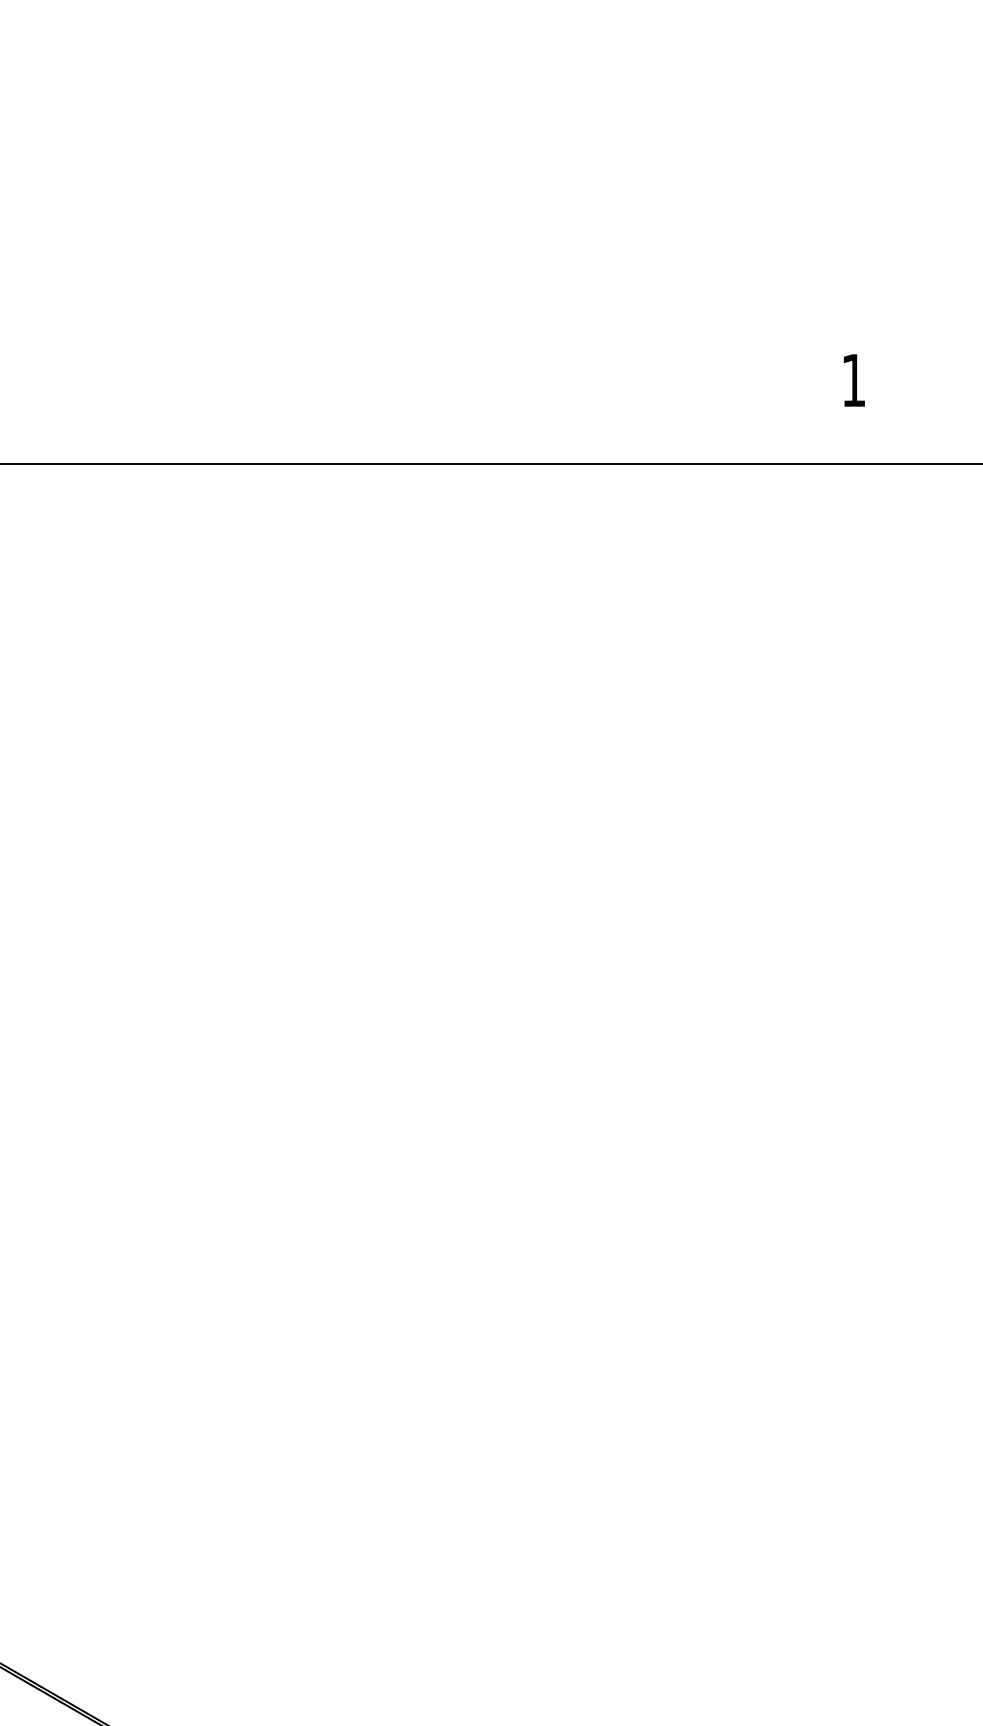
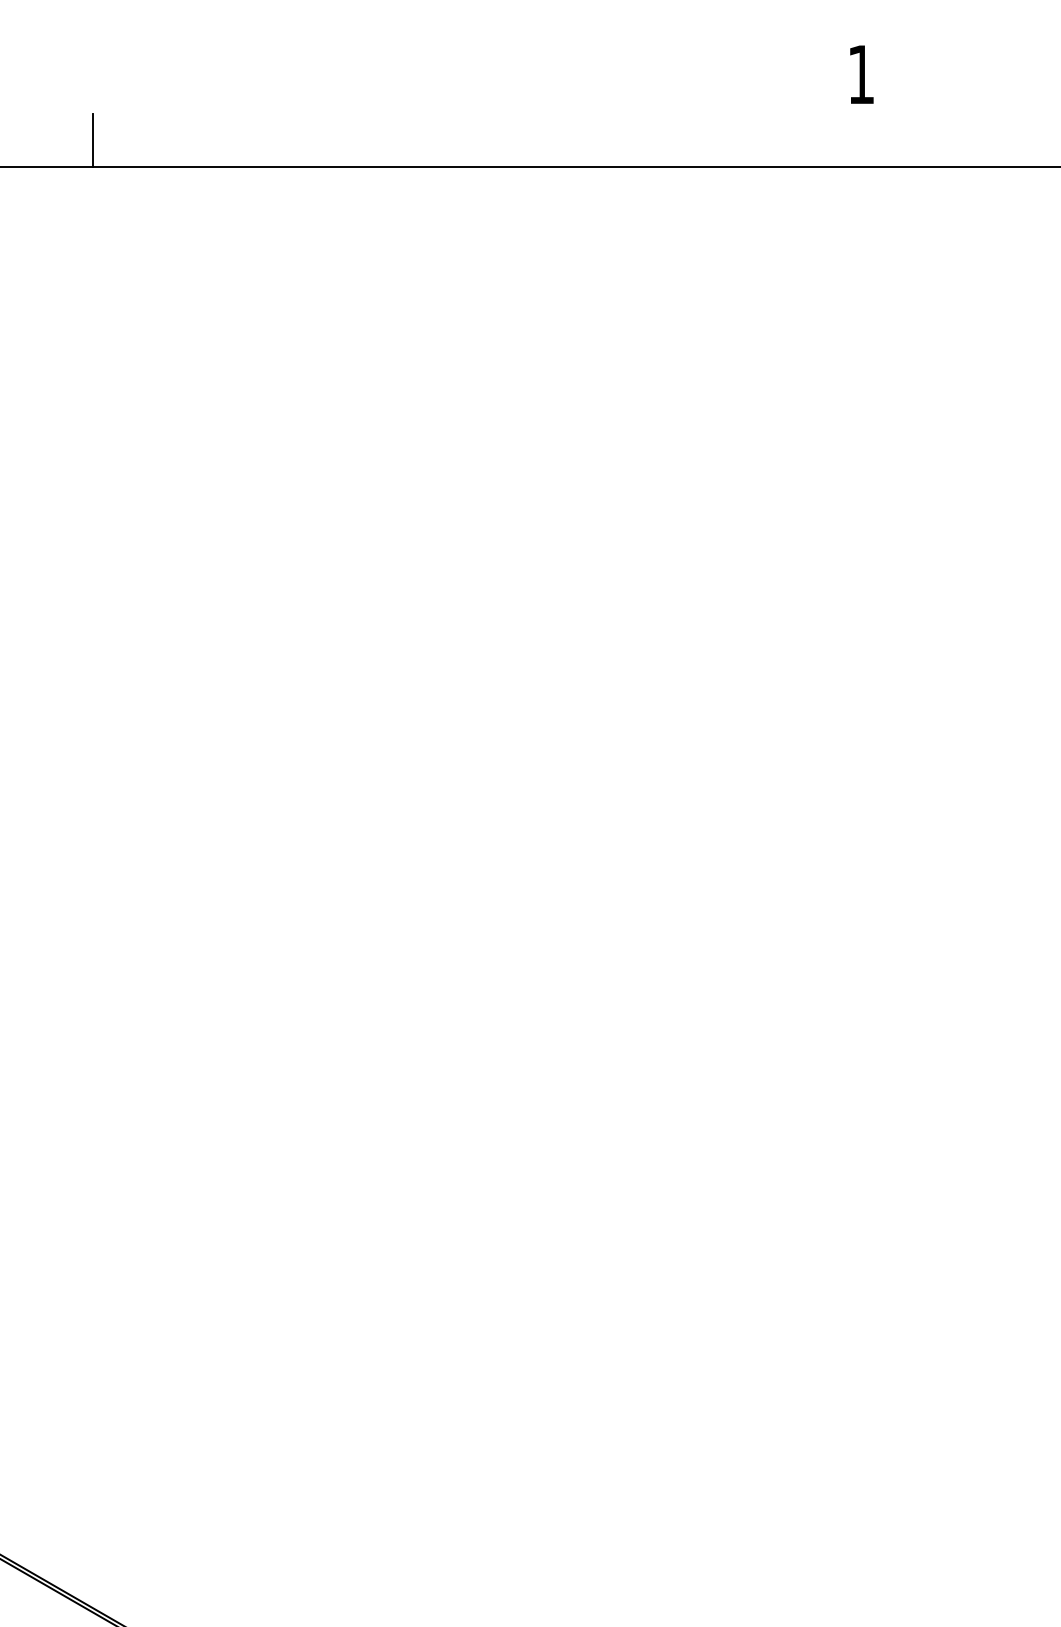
line: (163, 439) -> (92, 140), added

